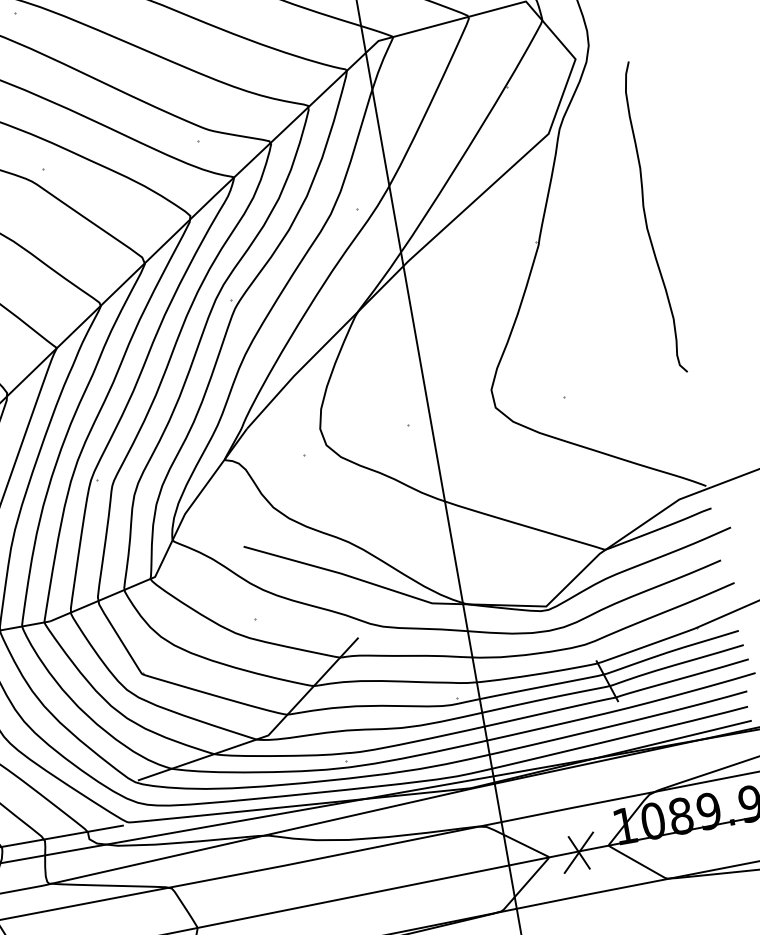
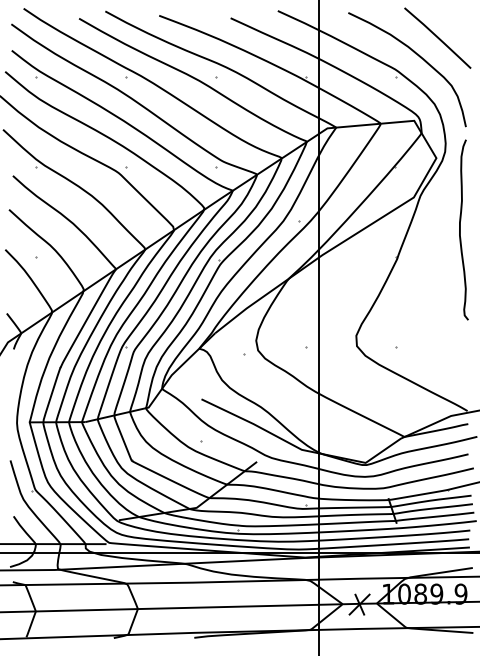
curve: (646, 218) -> (460, 229), moved

